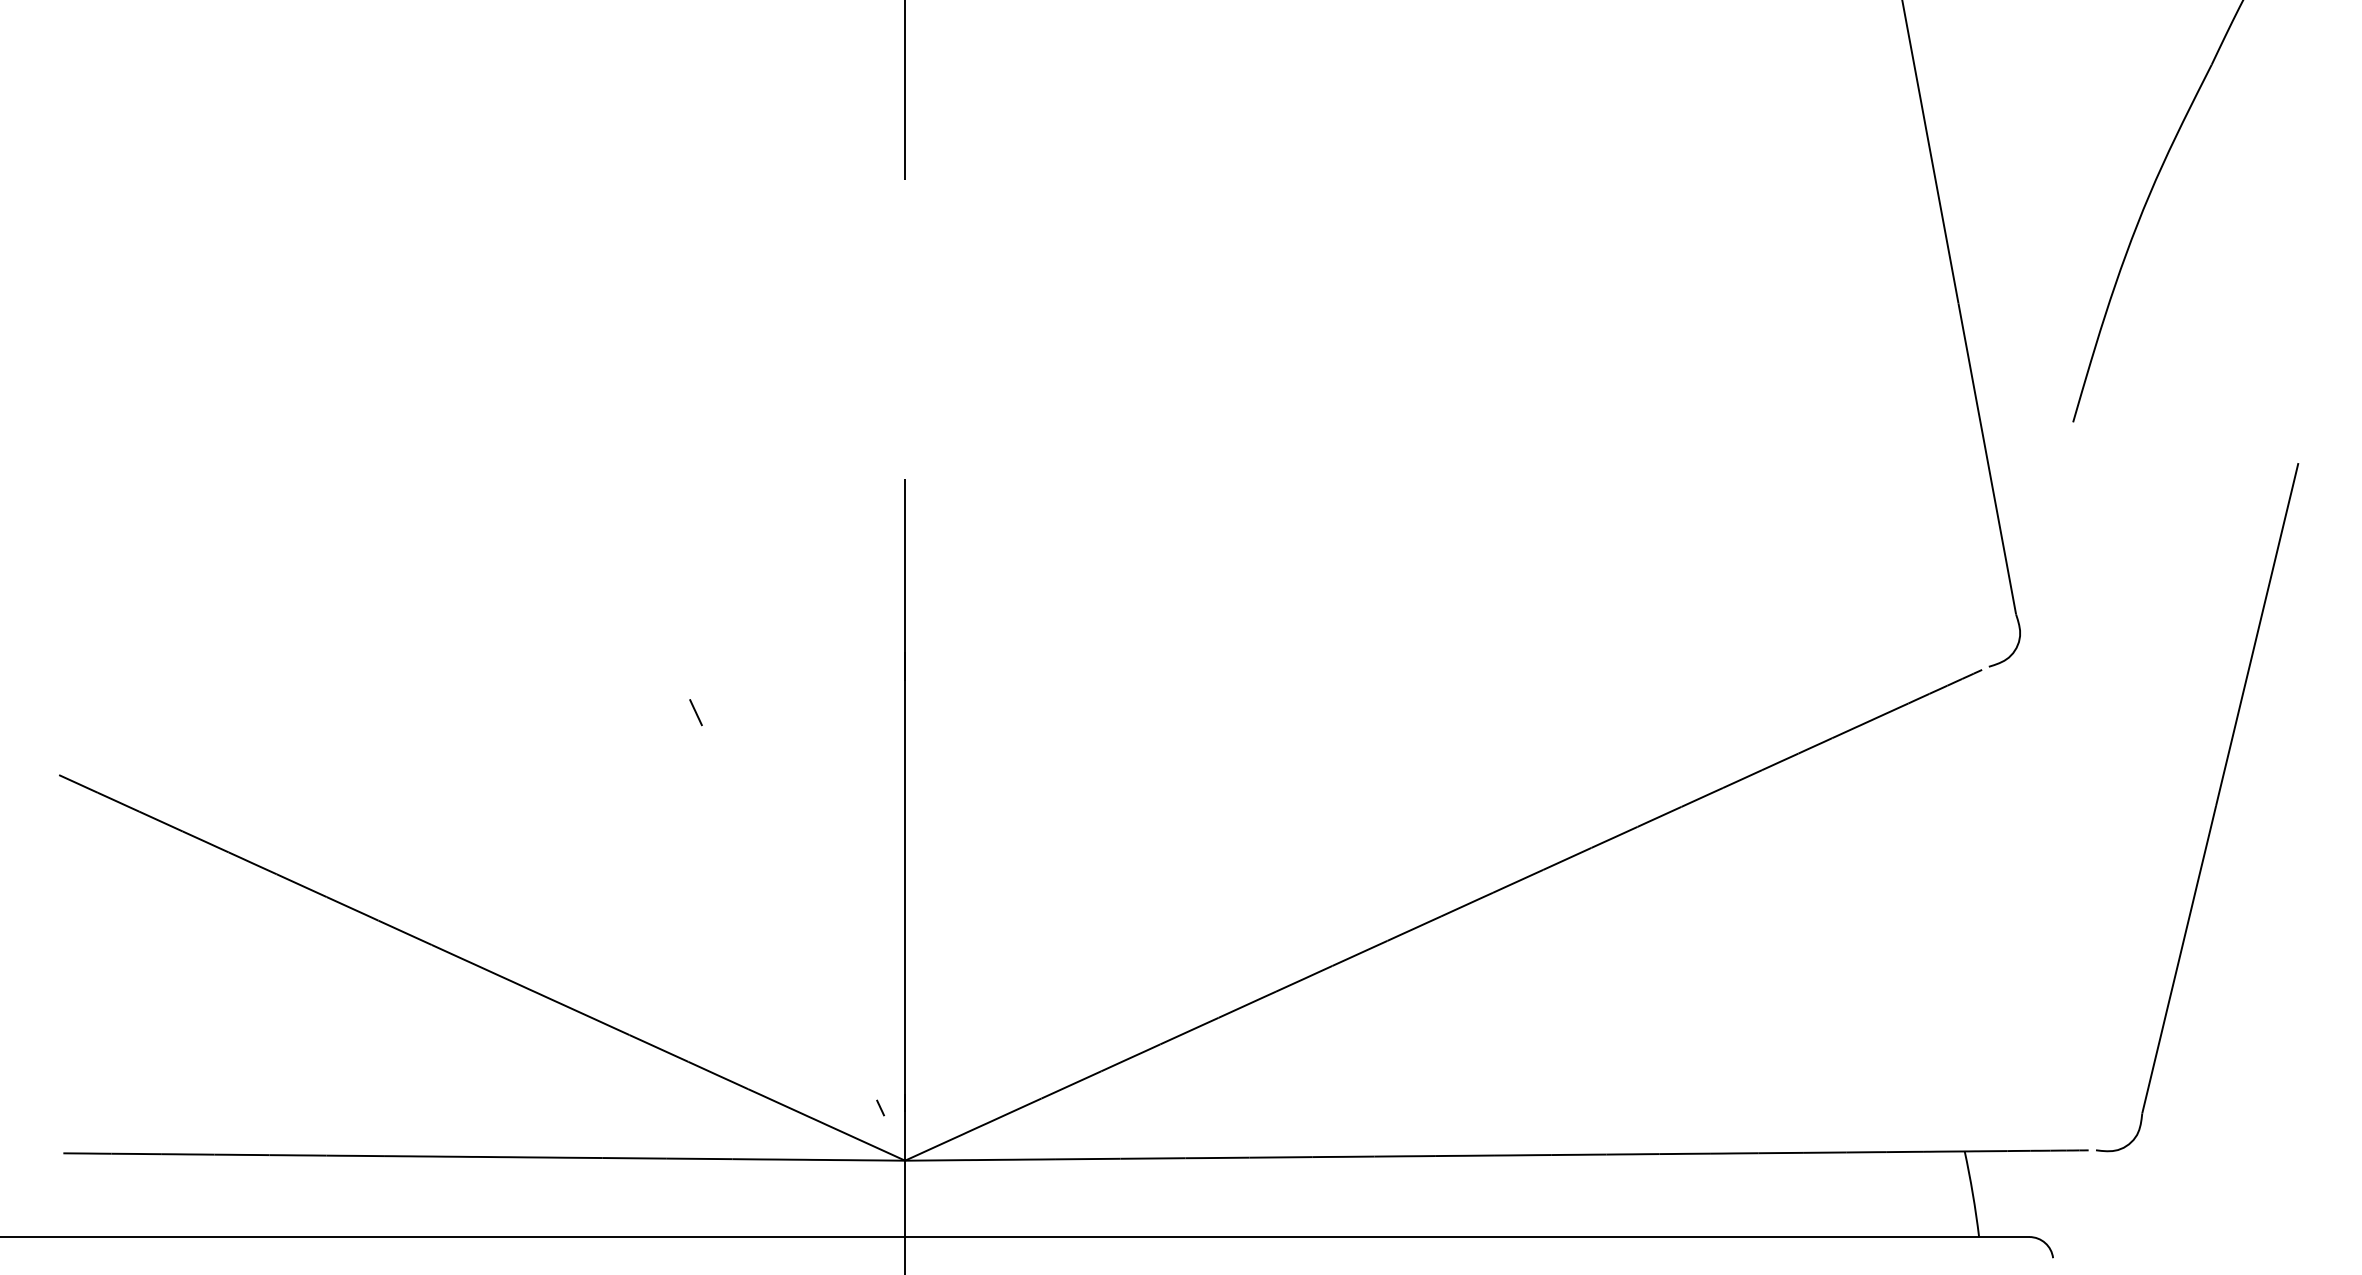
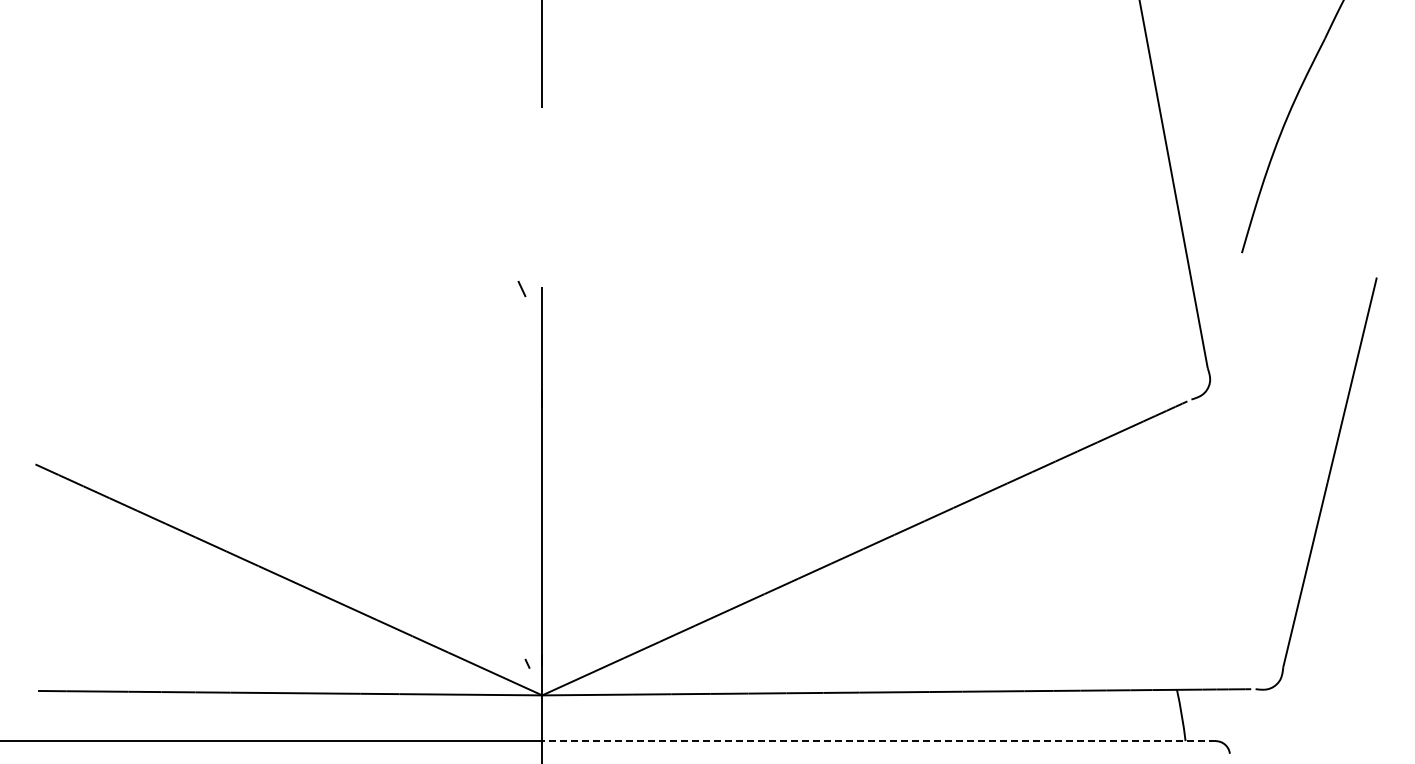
line: (695, 713) -> (521, 289), moved
line: (1466, 1237) -> (878, 741), solid -> dashed

